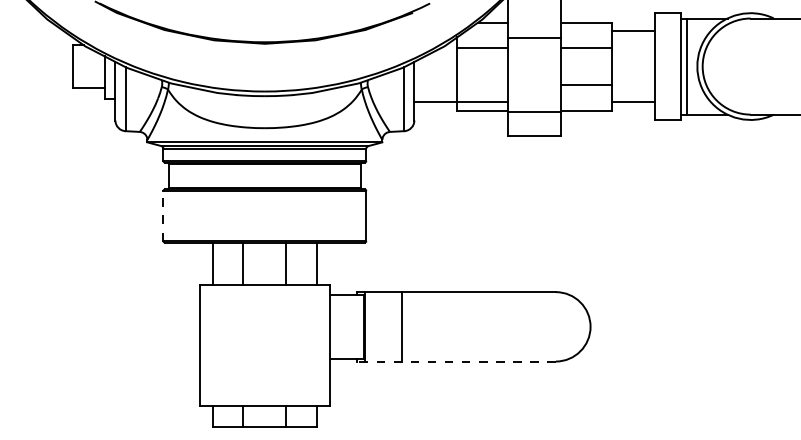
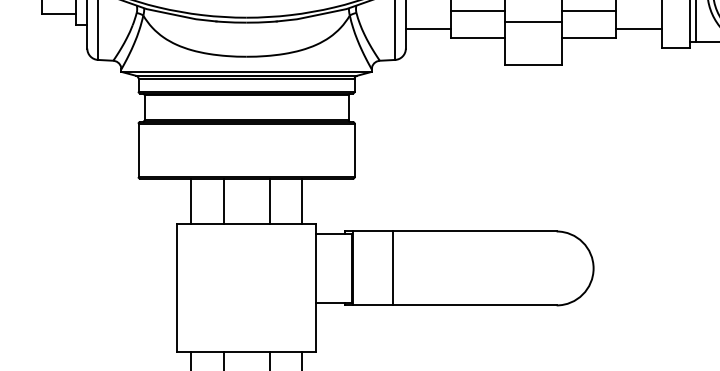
line: (482, 101) -> (478, 10), moved
line: (534, 112) -> (533, 21), moved
line: (163, 216) -> (138, 150), dashed -> solid
line: (455, 361) -> (449, 305), dashed -> solid

